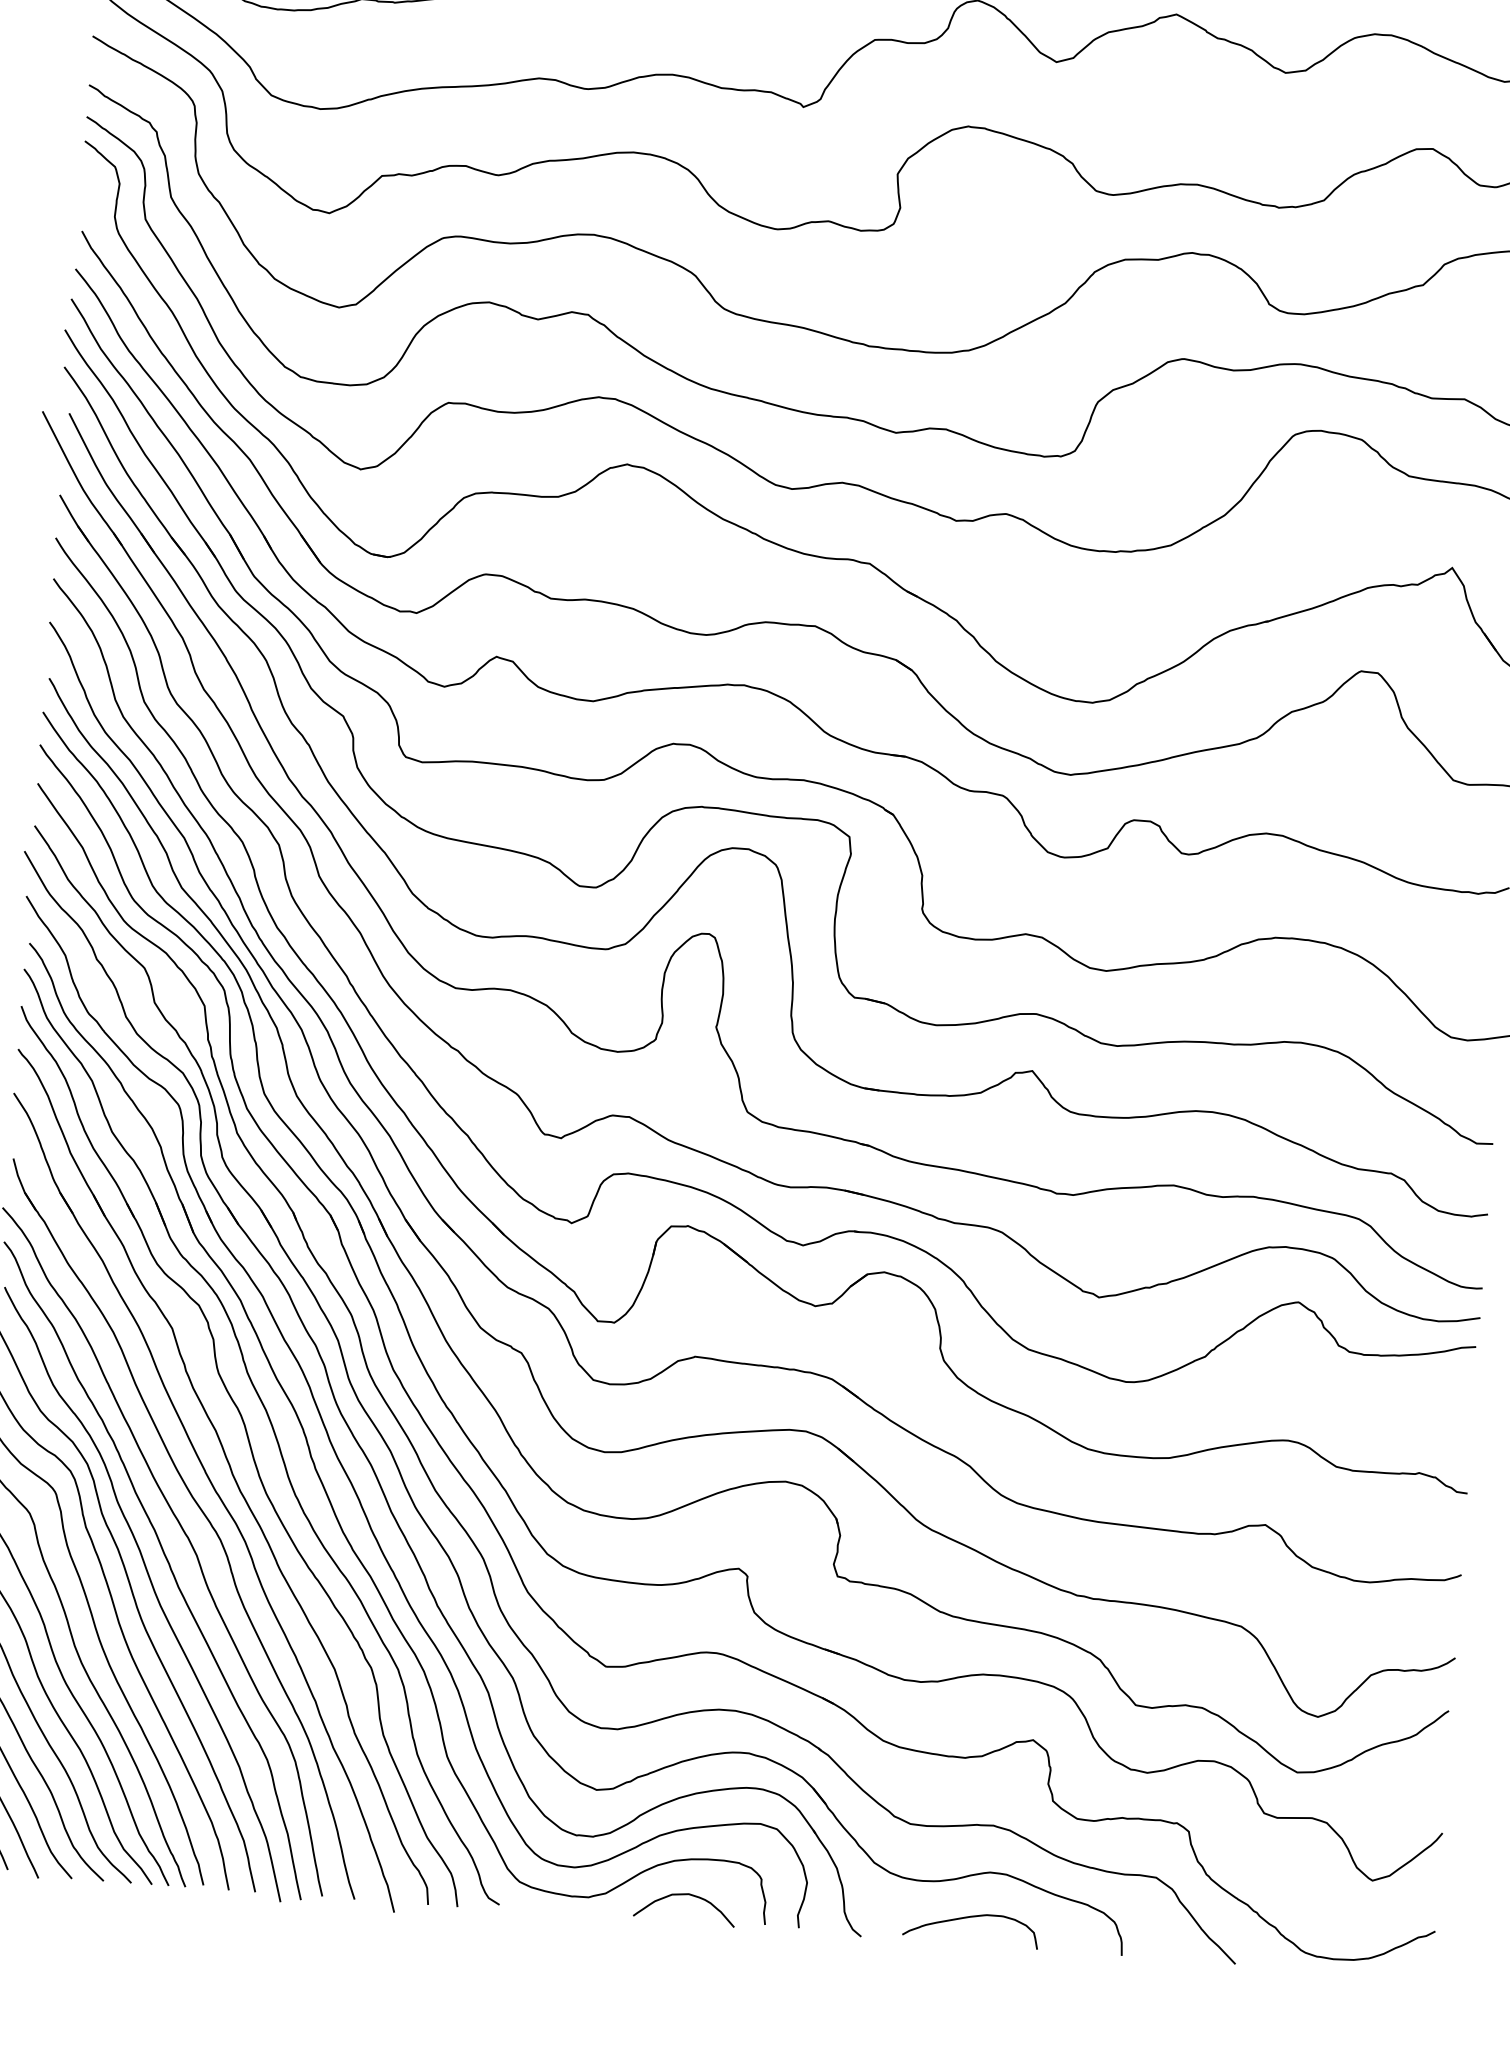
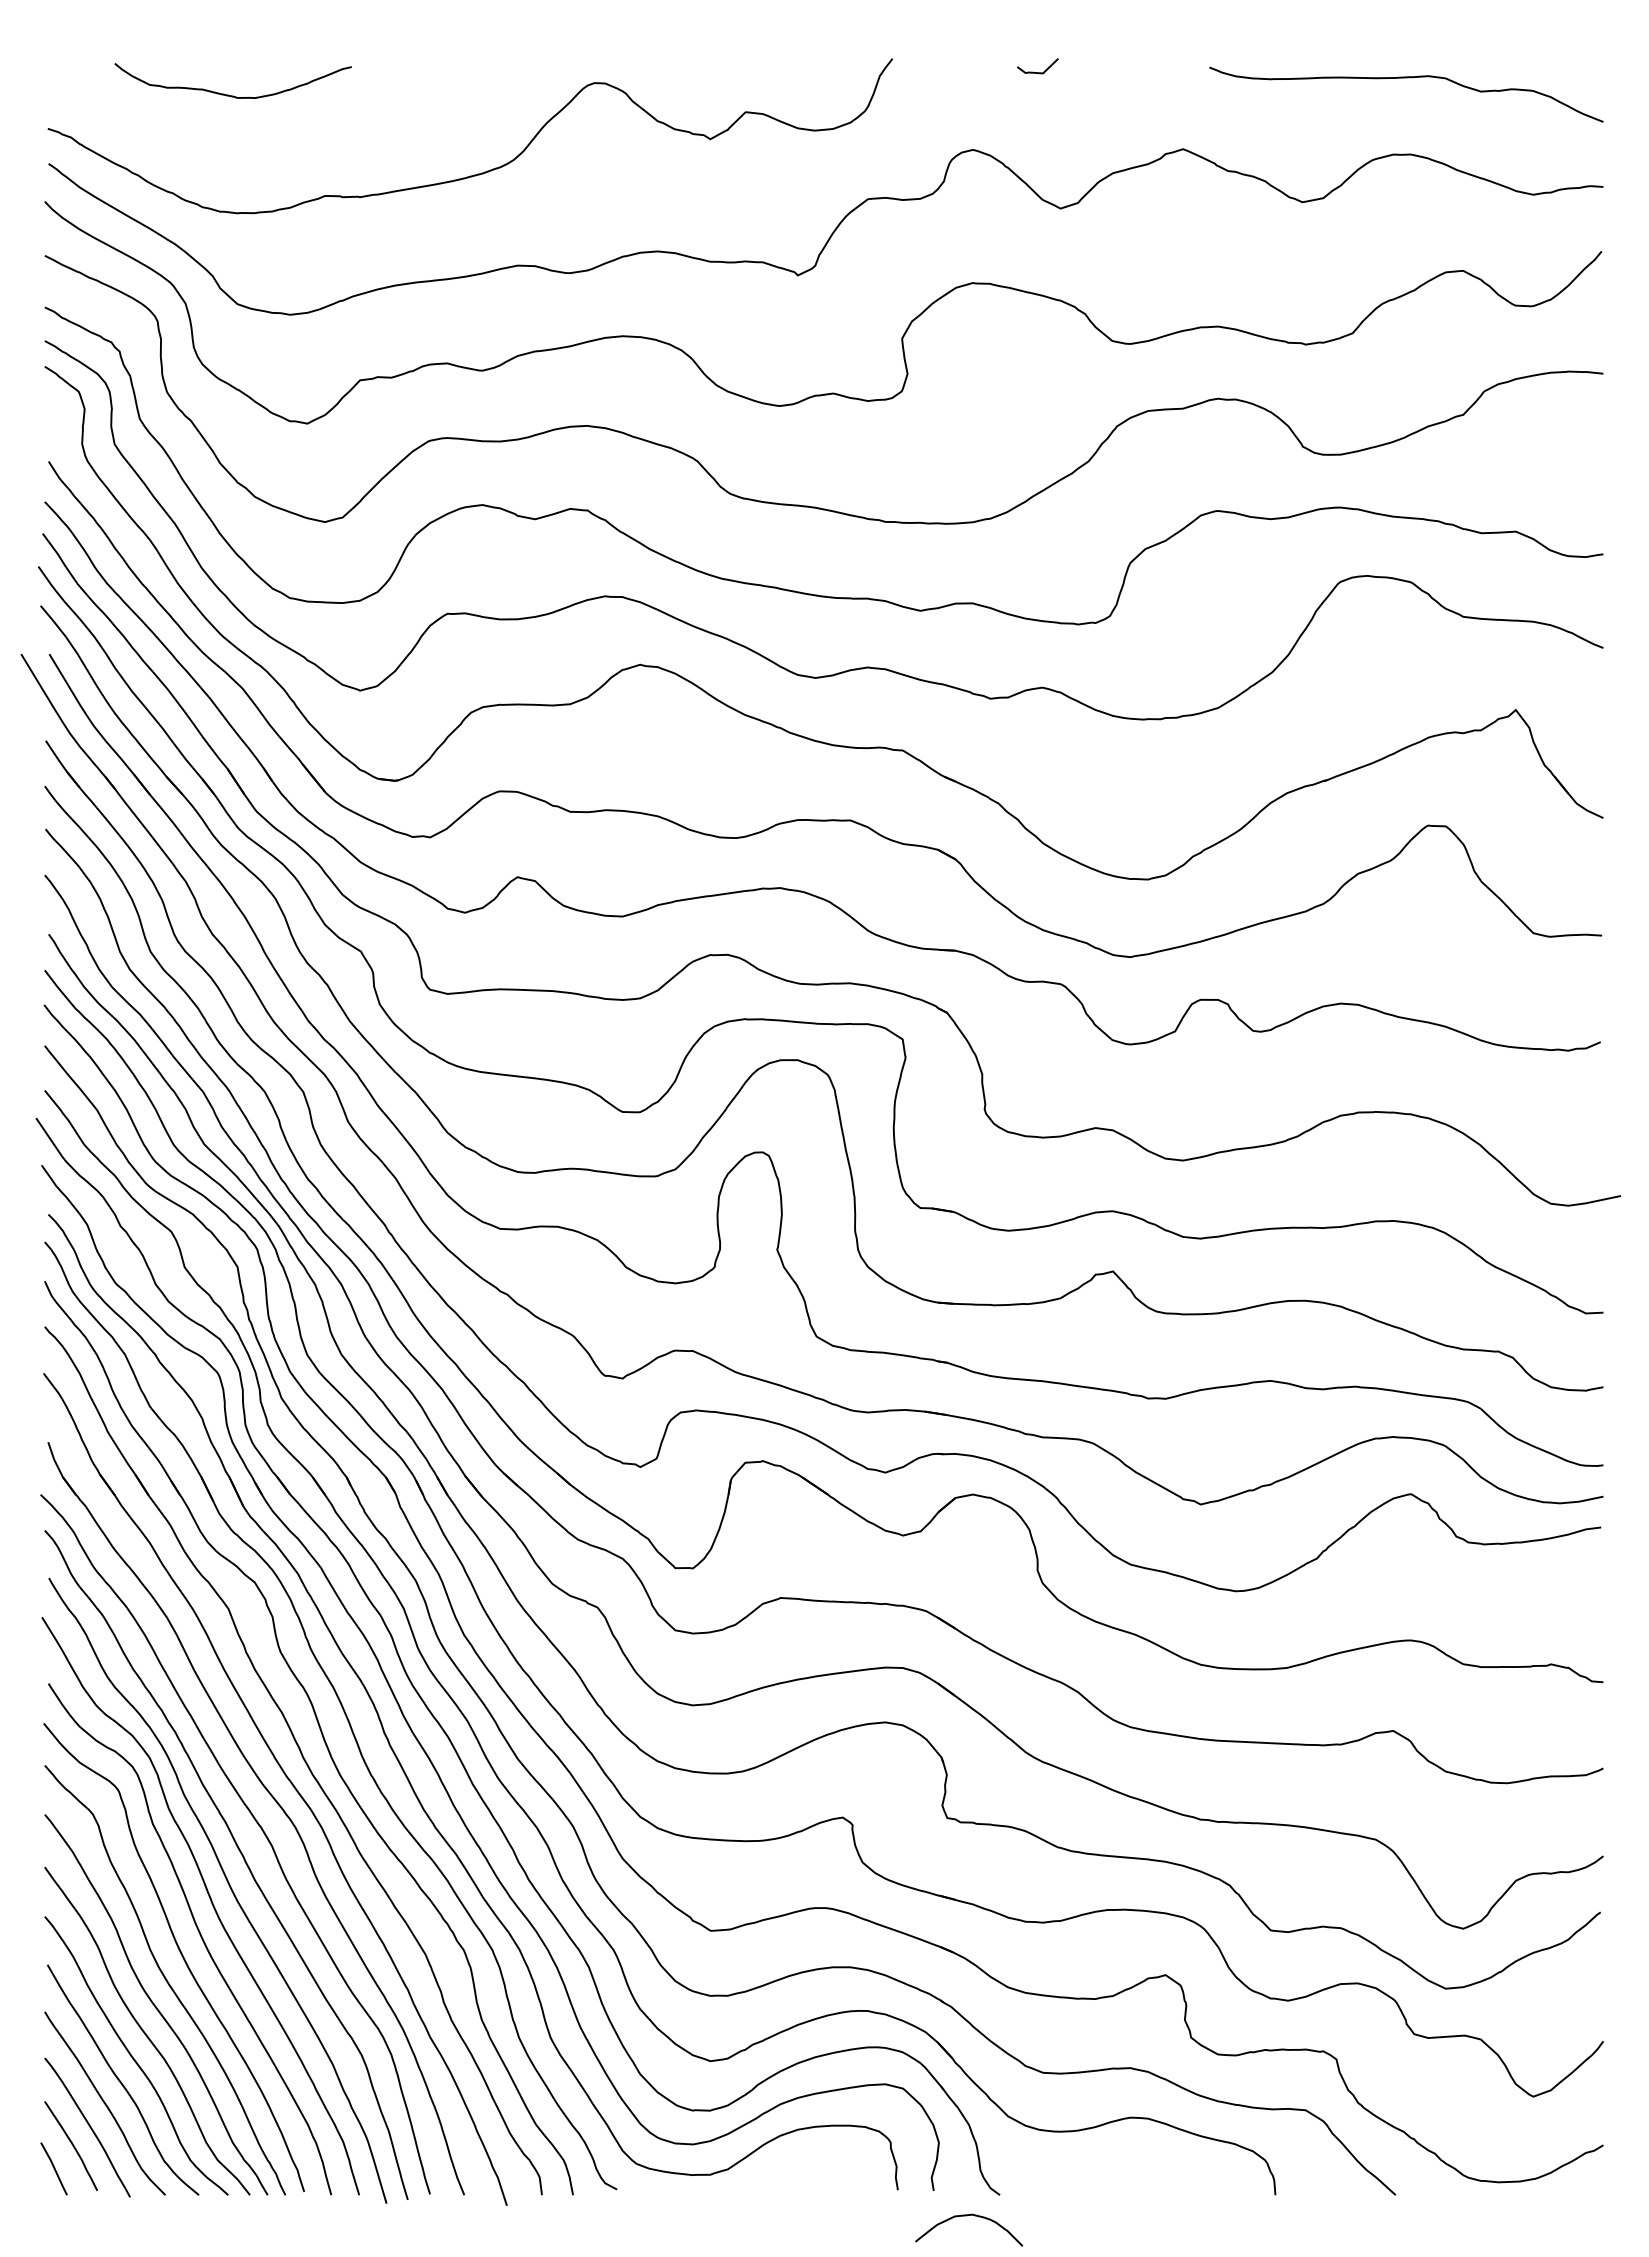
curve: (684, 1895) -> (967, 2216), moved
curve: (968, 1918) -> (1111, 2167), removed

